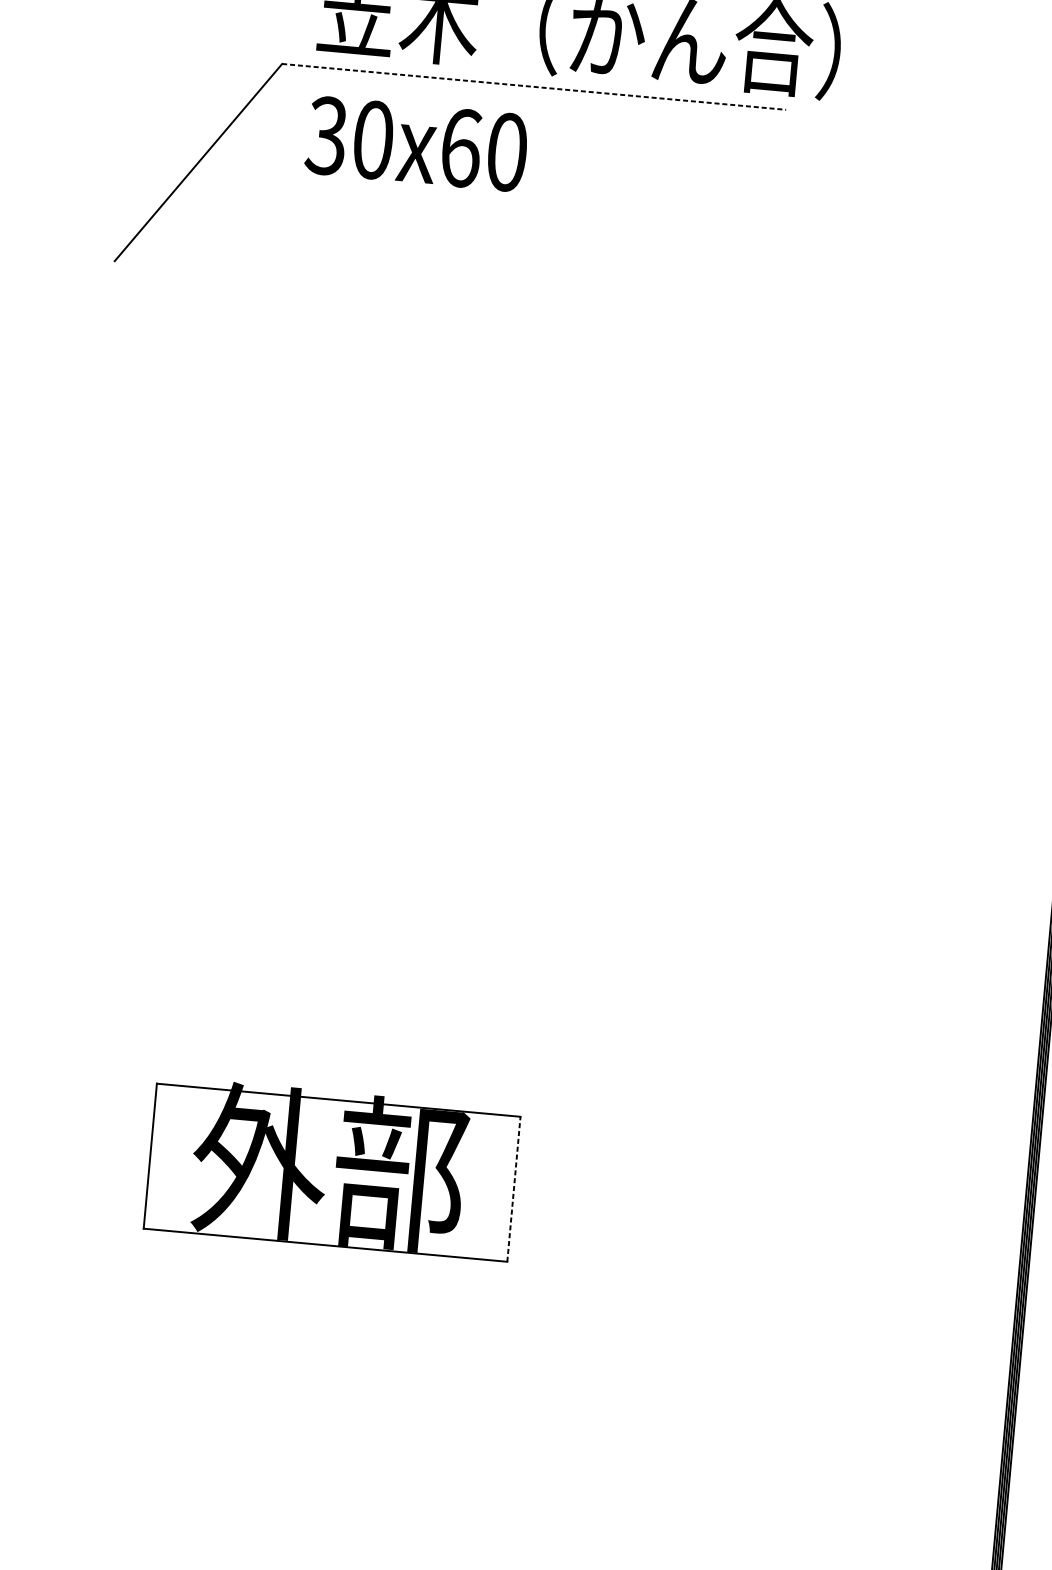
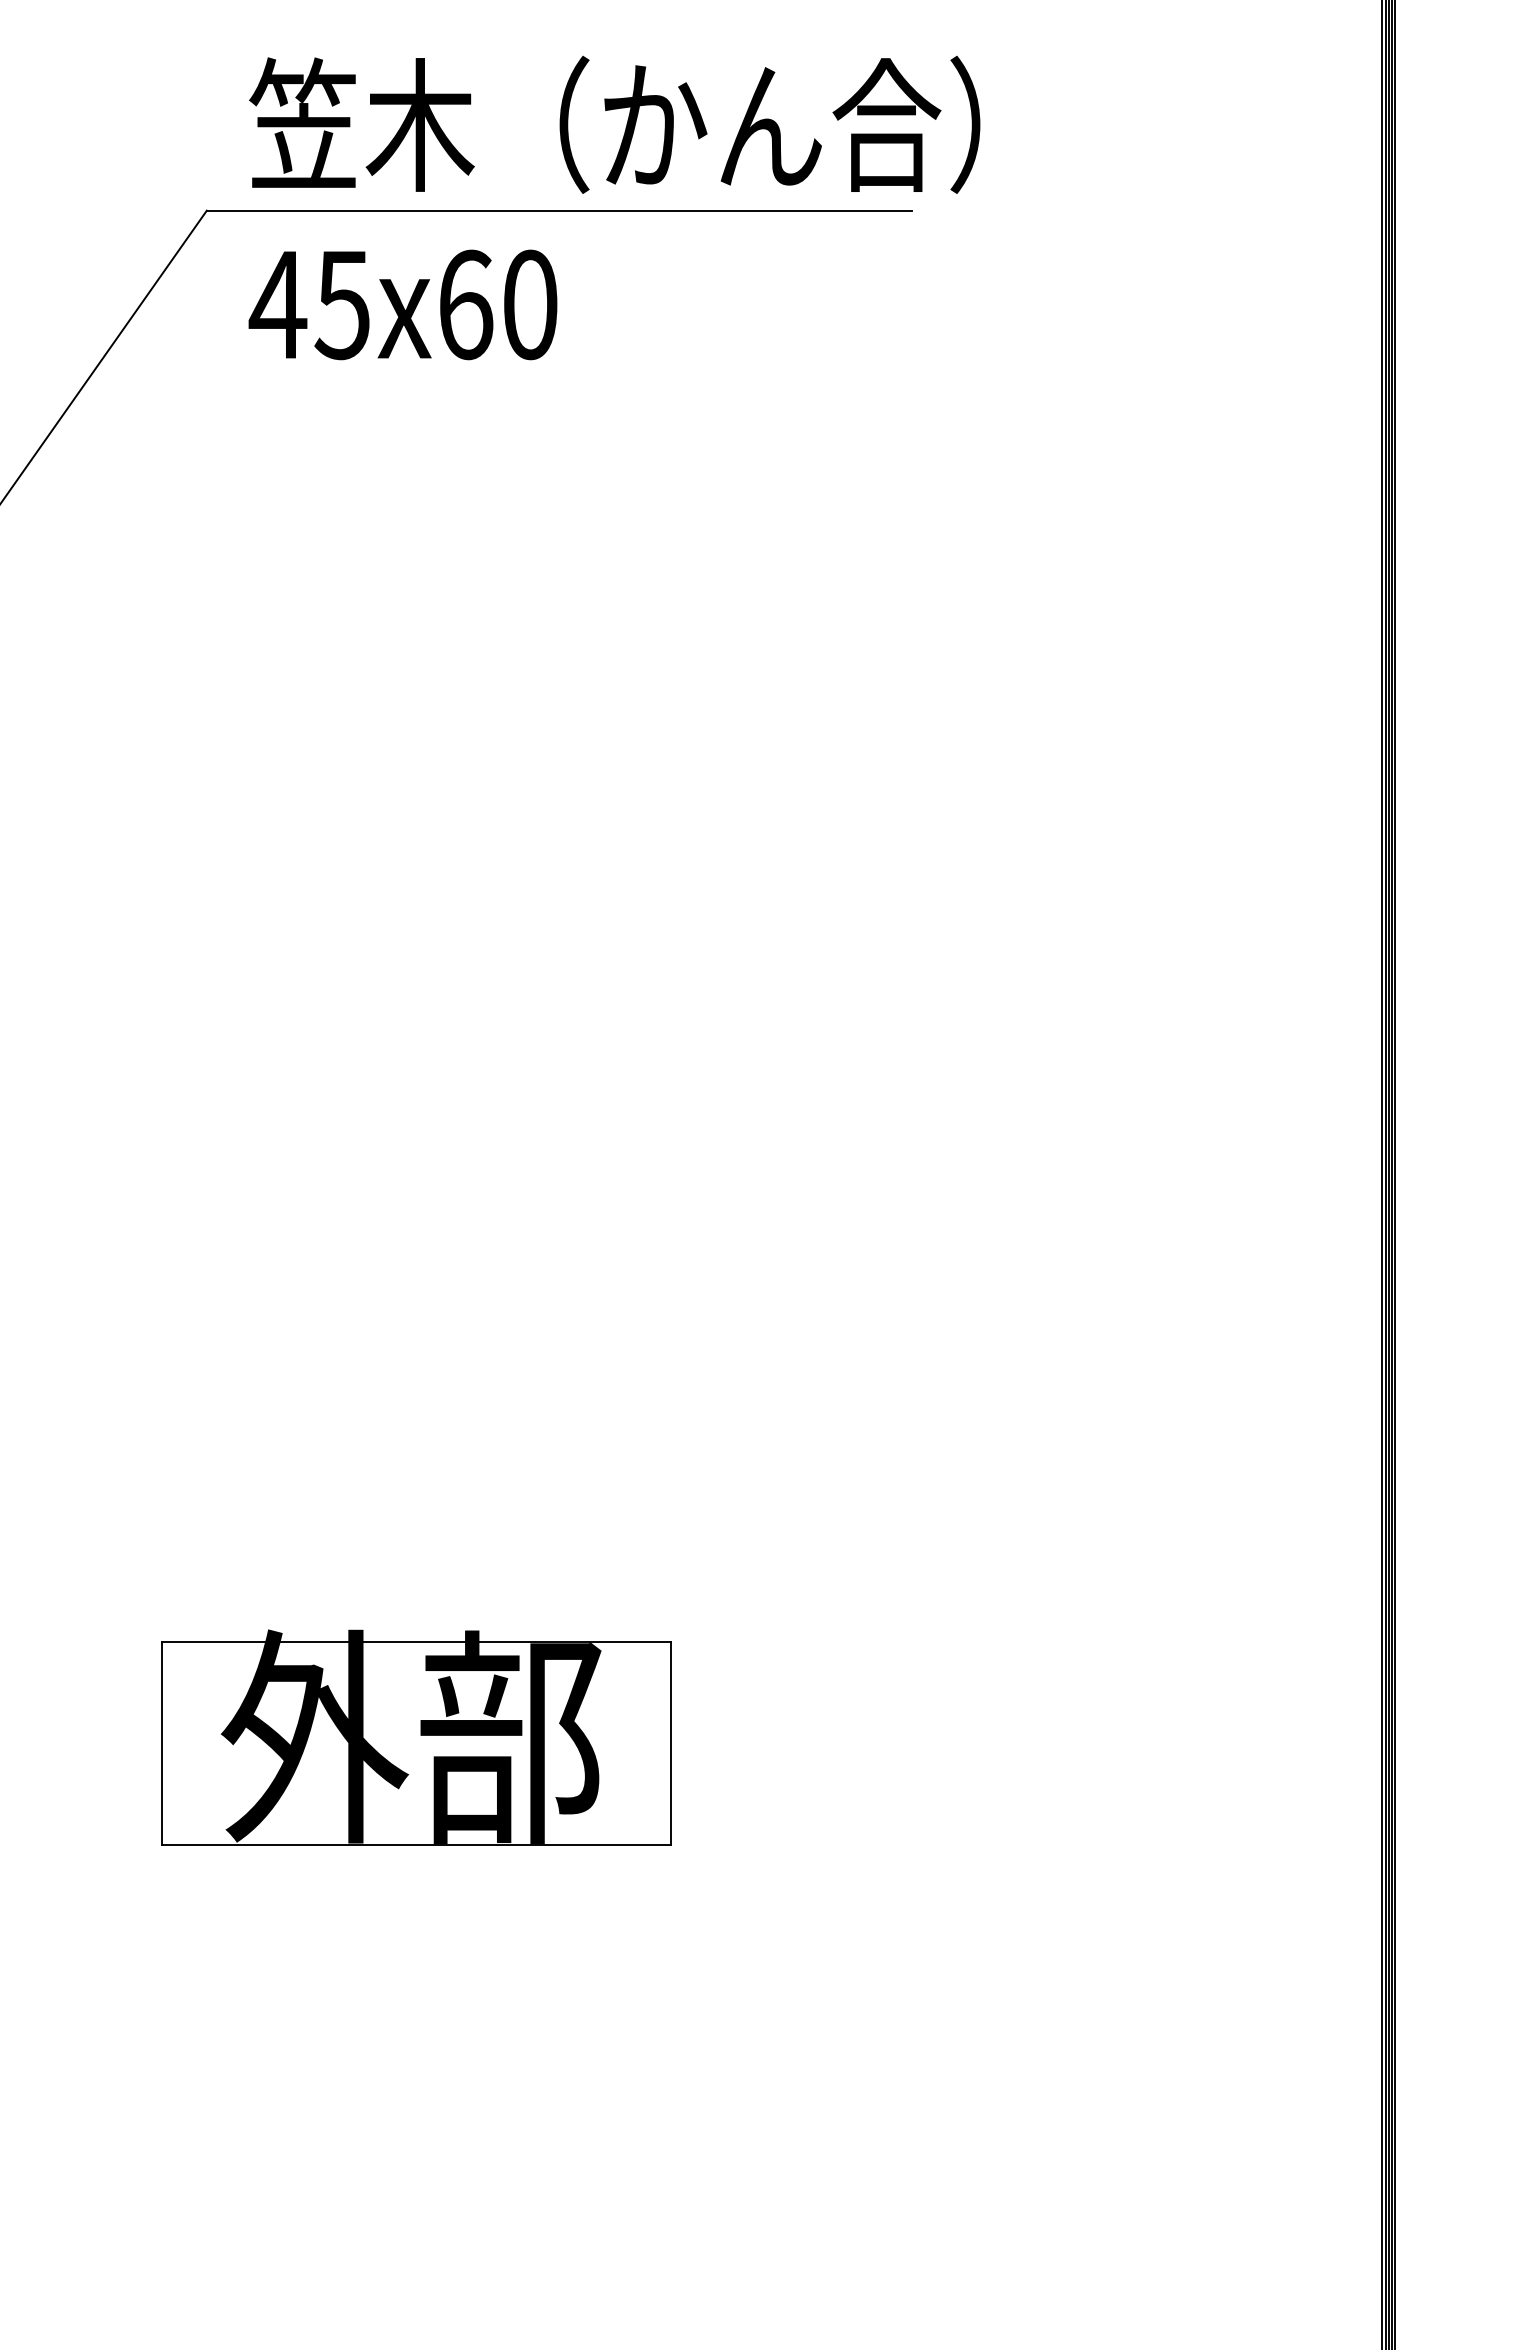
line: (534, 86) -> (559, 210), dashed -> solid
text: (348, 137) -> (308, 304), 30x60 -> 45x60
line: (513, 1188) -> (670, 1742), dashed -> solid

